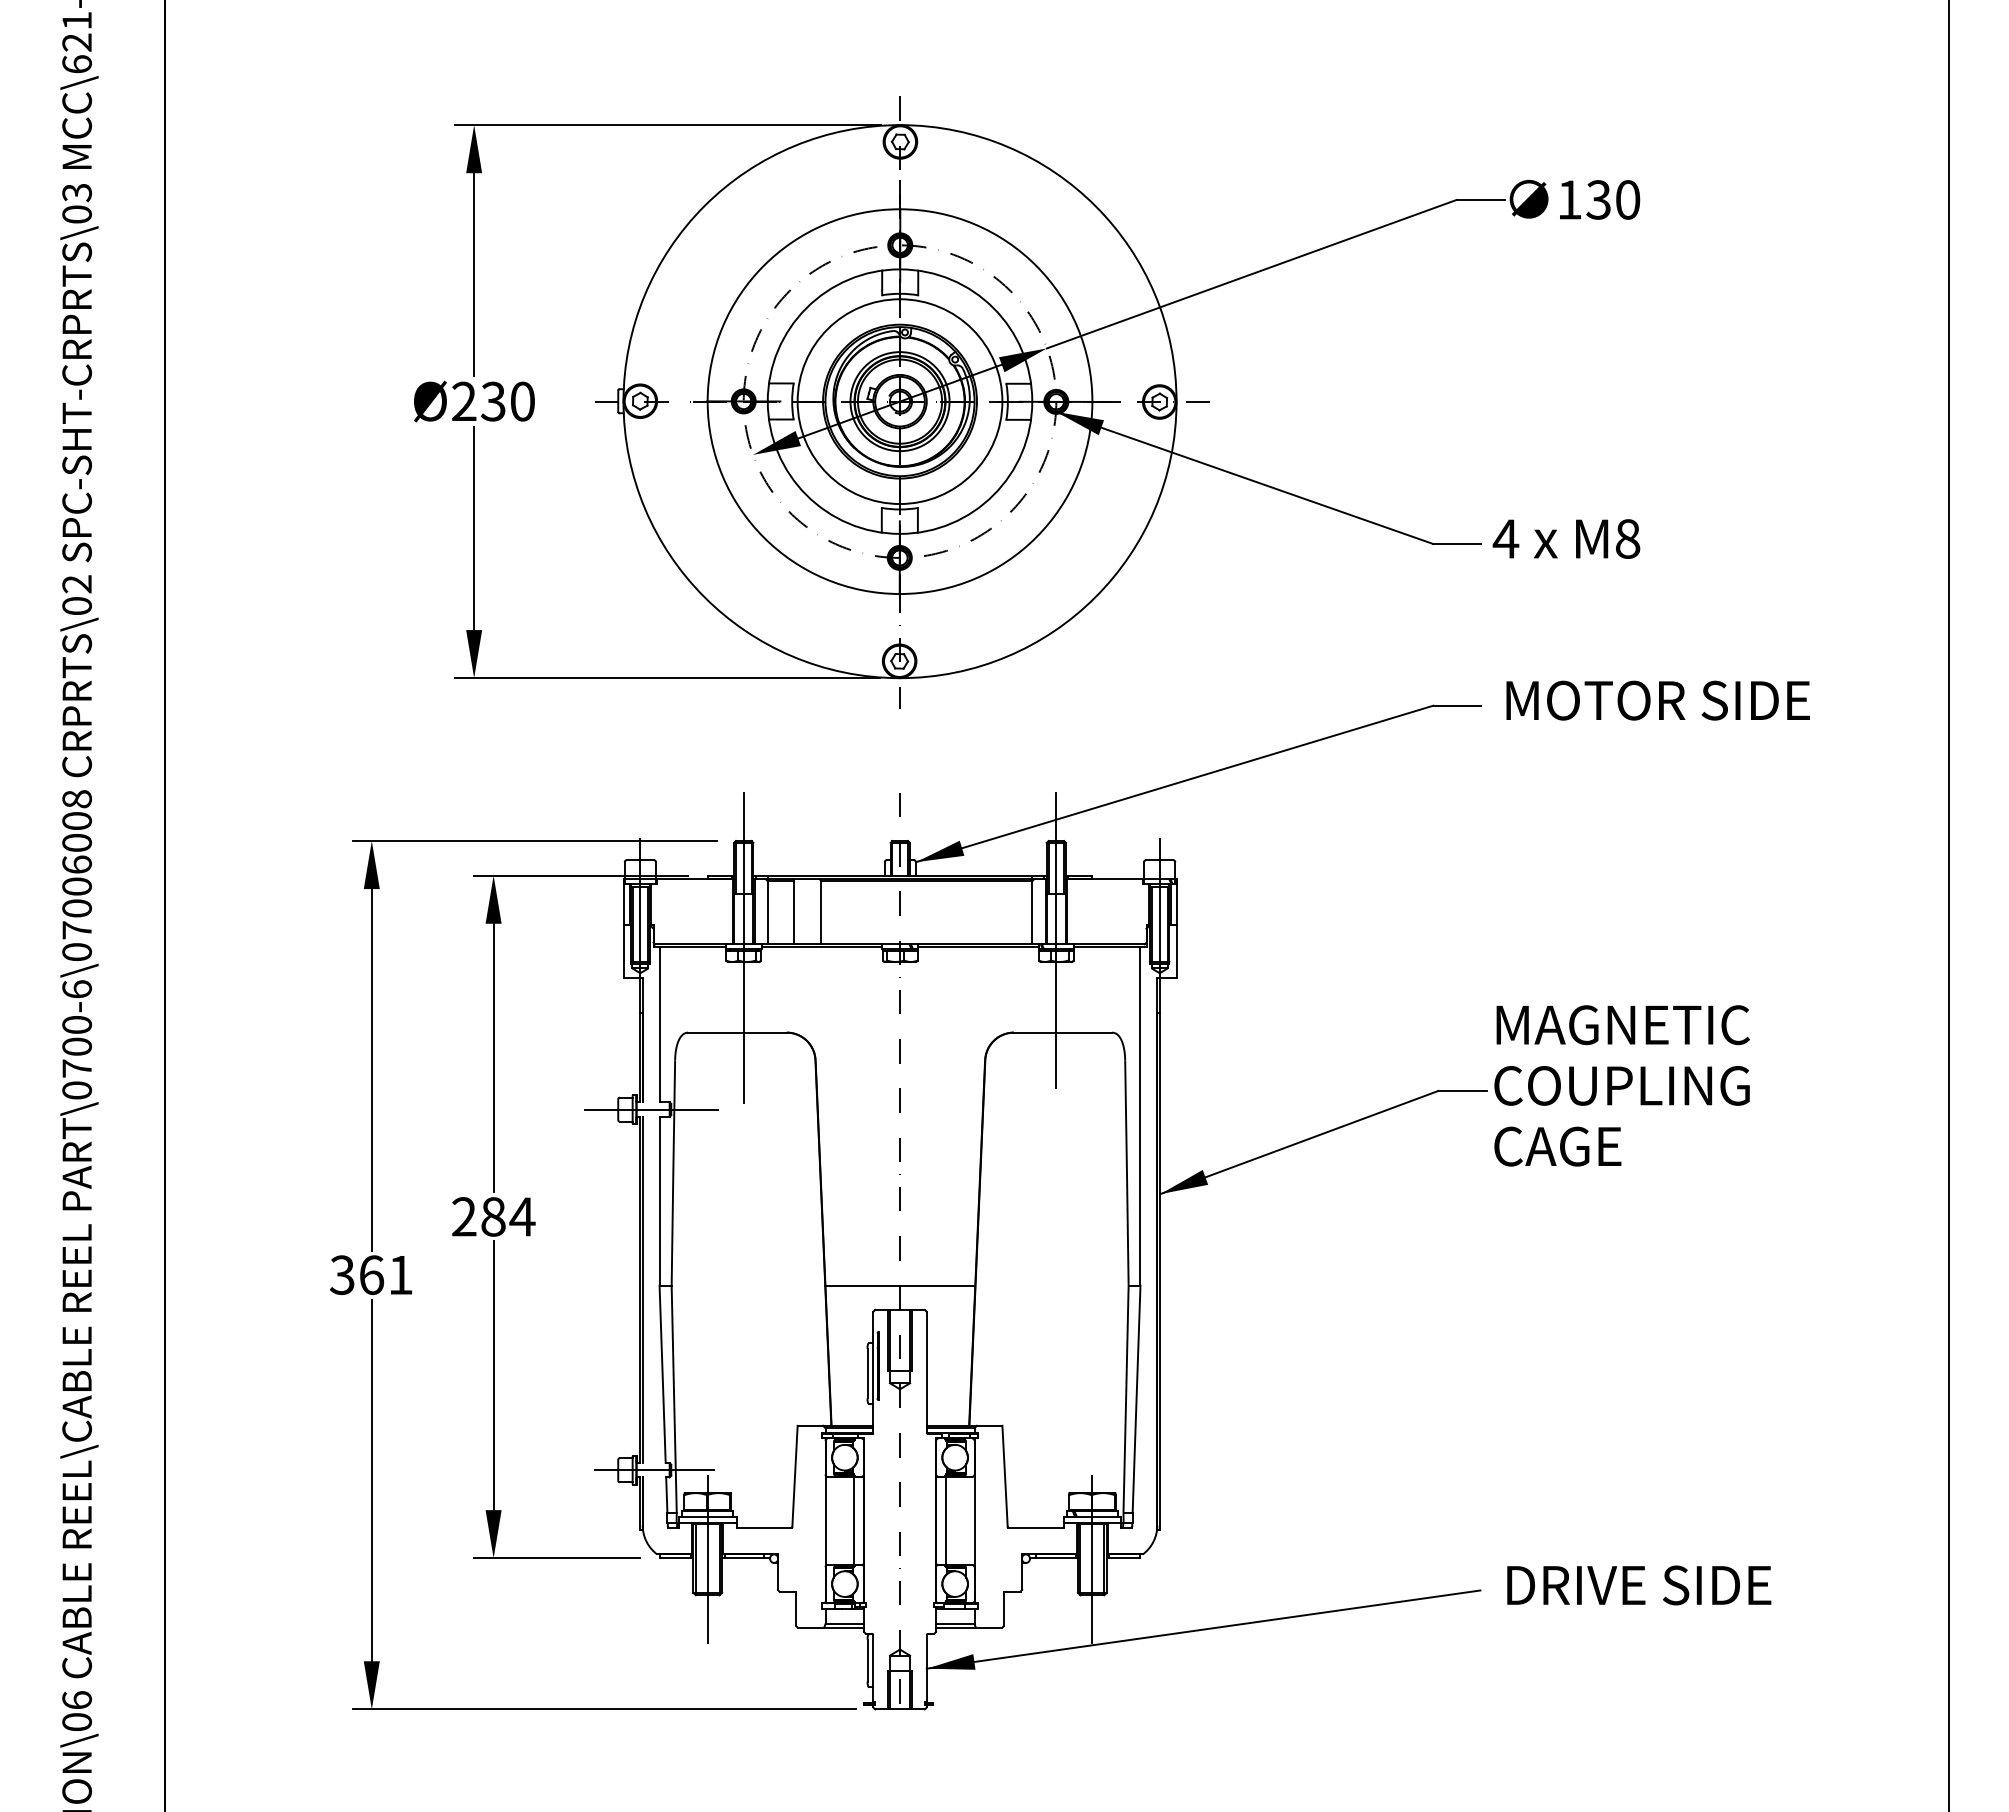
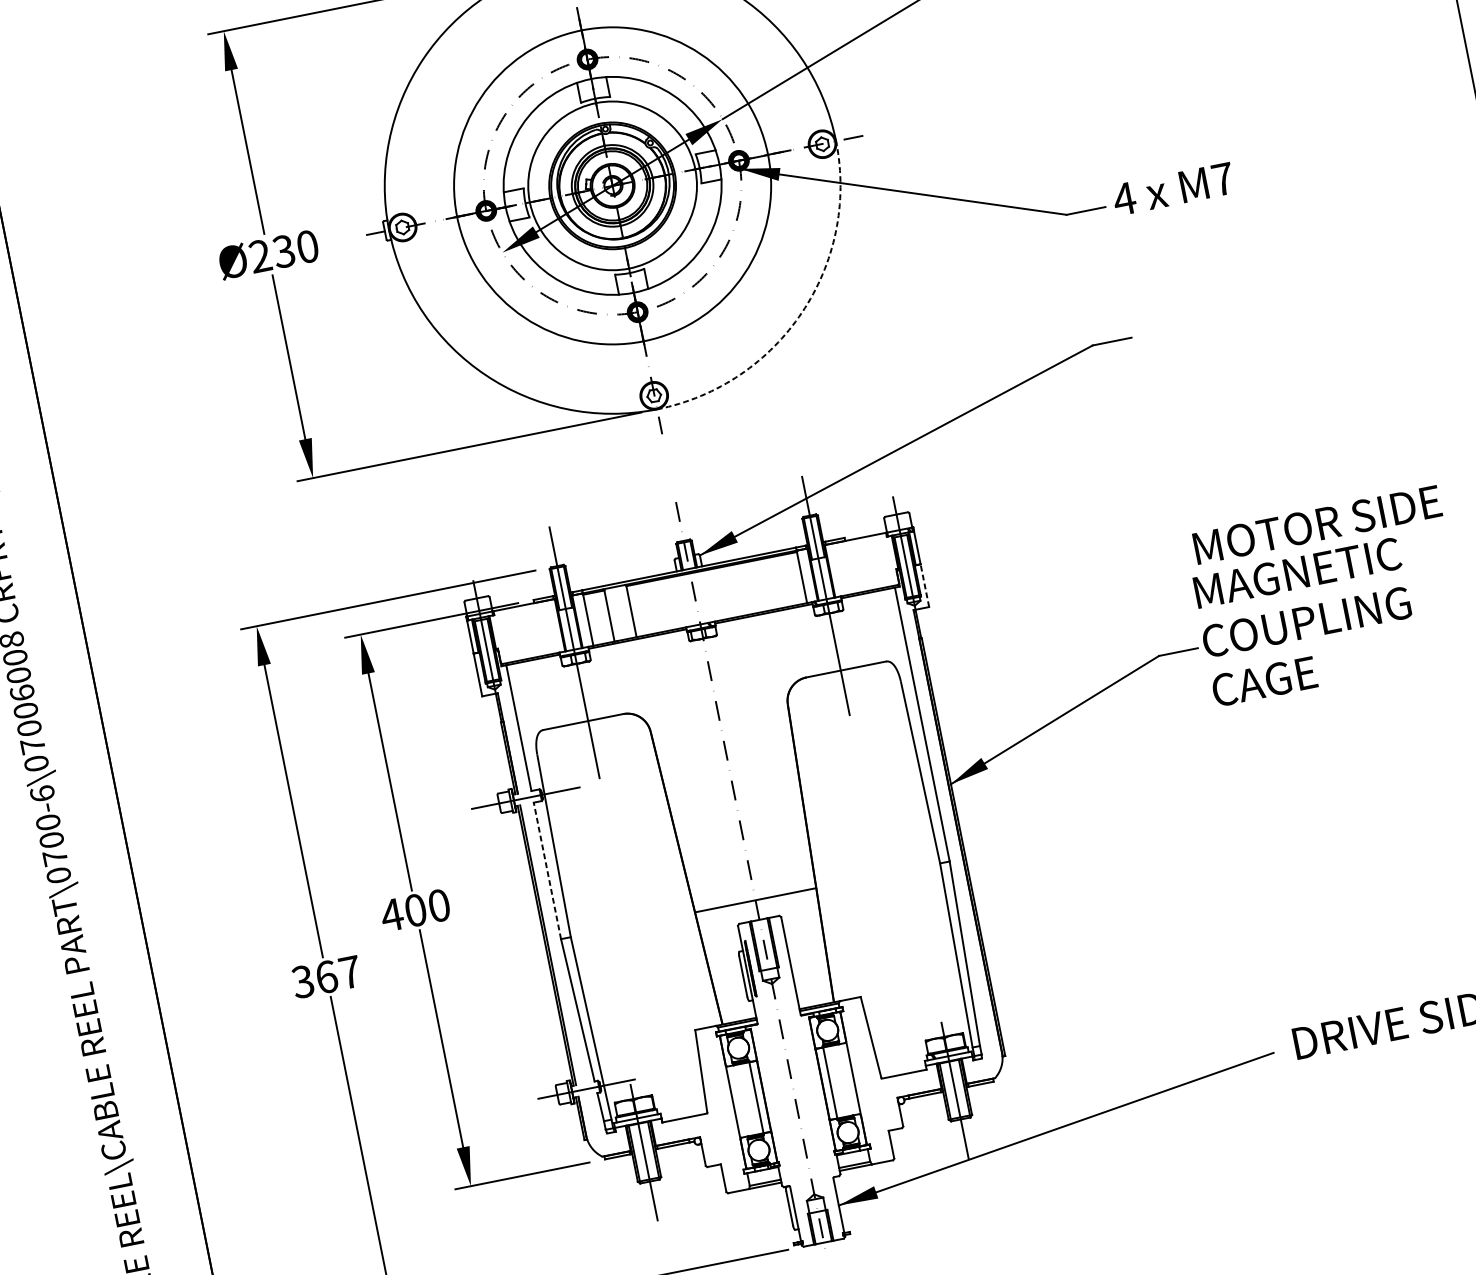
text: (1628, 538) -> (1223, 178), M8 -> M7
arc: (1095, 597) -> (802, 312), solid -> dashed
text: (1657, 700) -> (1316, 524), moved
line: (1176, 951) -> (924, 585), solid -> dashed
line: (659, 1200) -> (547, 870), solid -> dashed
text: (493, 1216) -> (415, 910), 284 -> 400
text: (400, 1275) -> (350, 972), 361 -> 367

